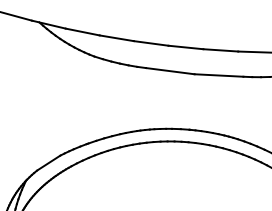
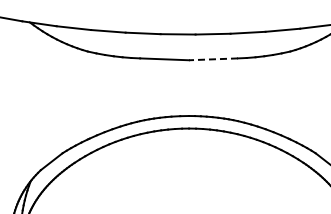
line: (218, 75) -> (213, 59), solid -> dashed

